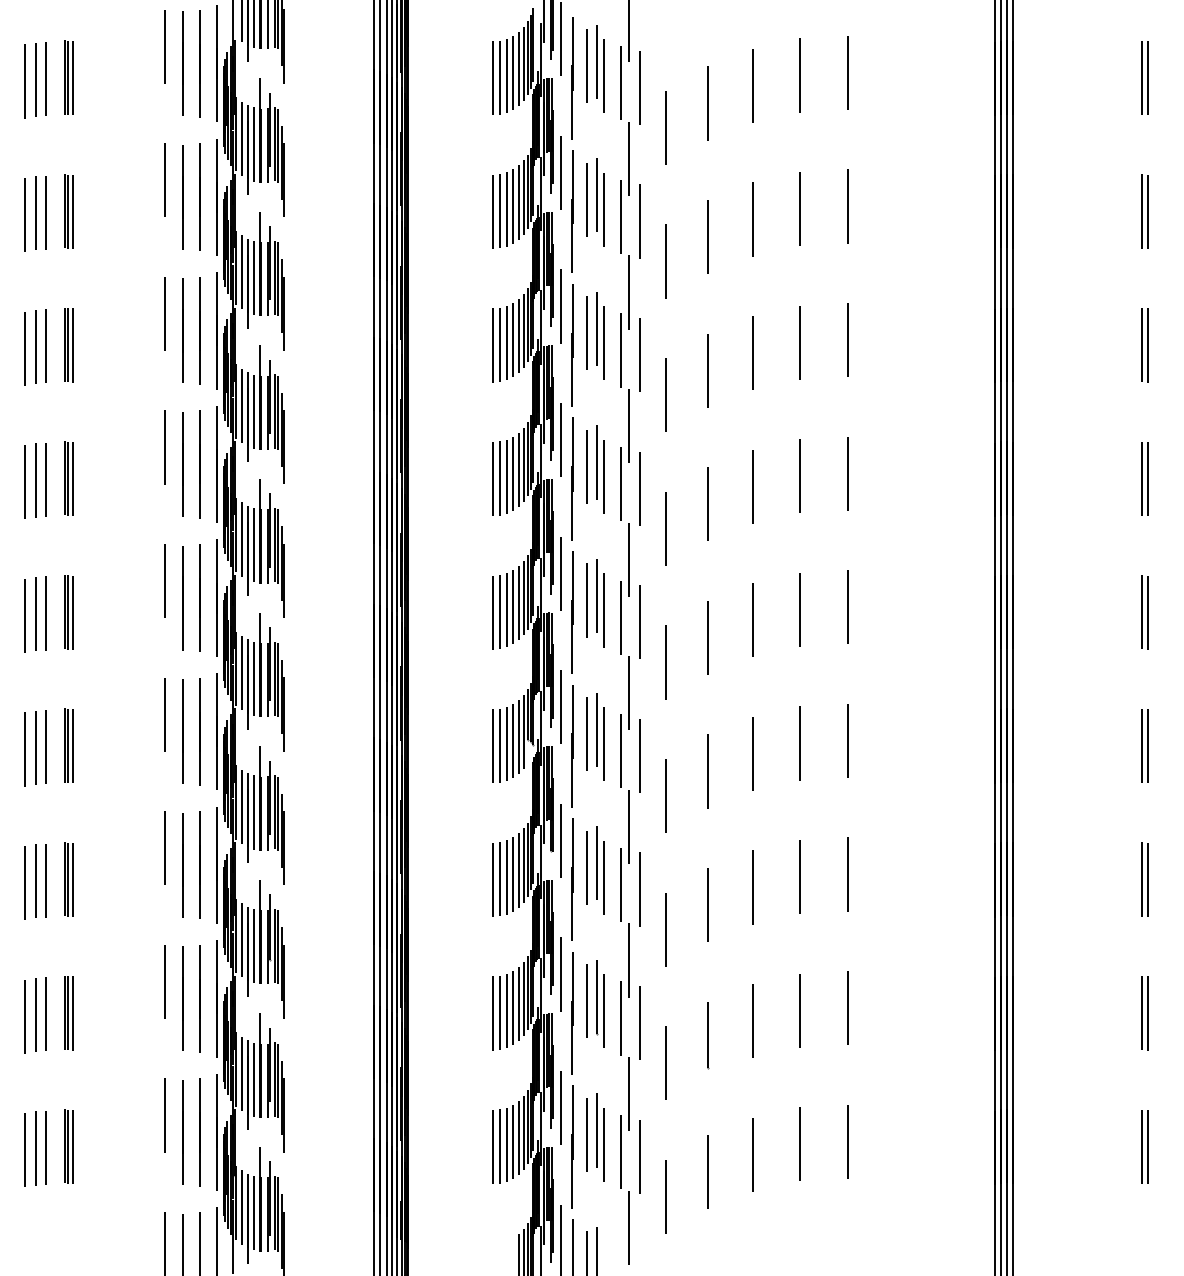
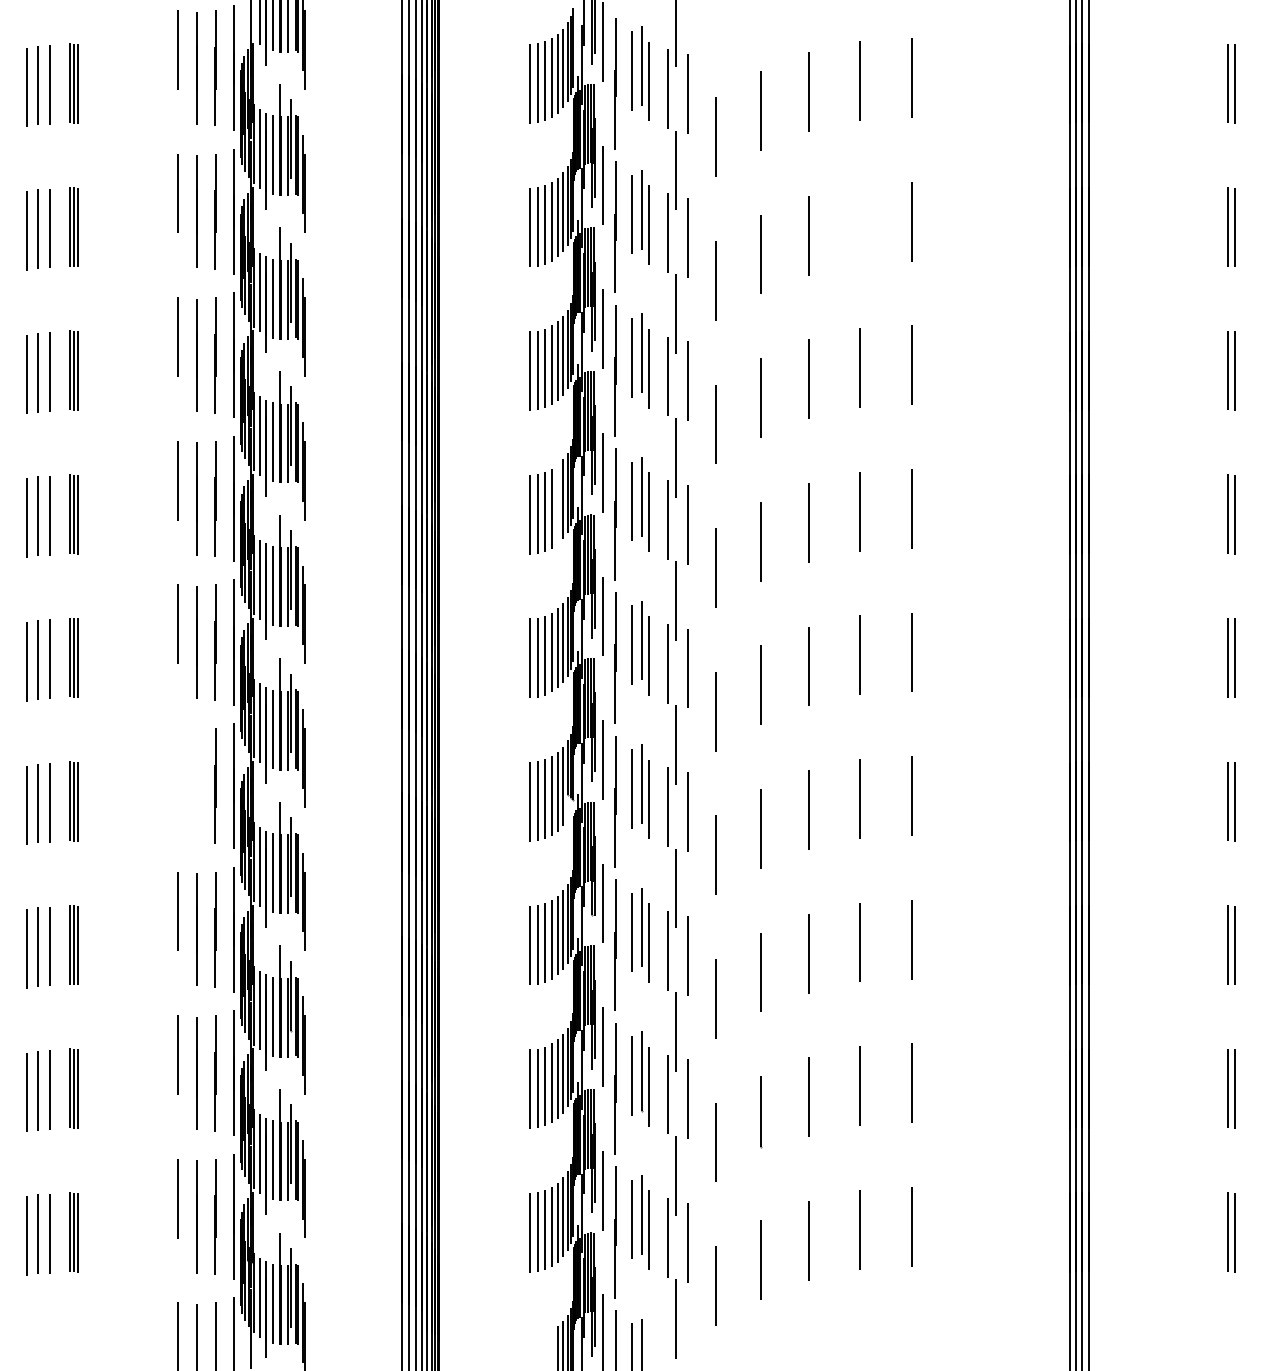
line: (799, 208) -> (859, 223), removed
line: (519, 469) -> (558, 504), removed
line: (165, 714) -> (178, 767), removed
line: (182, 731) -> (196, 785), removed

